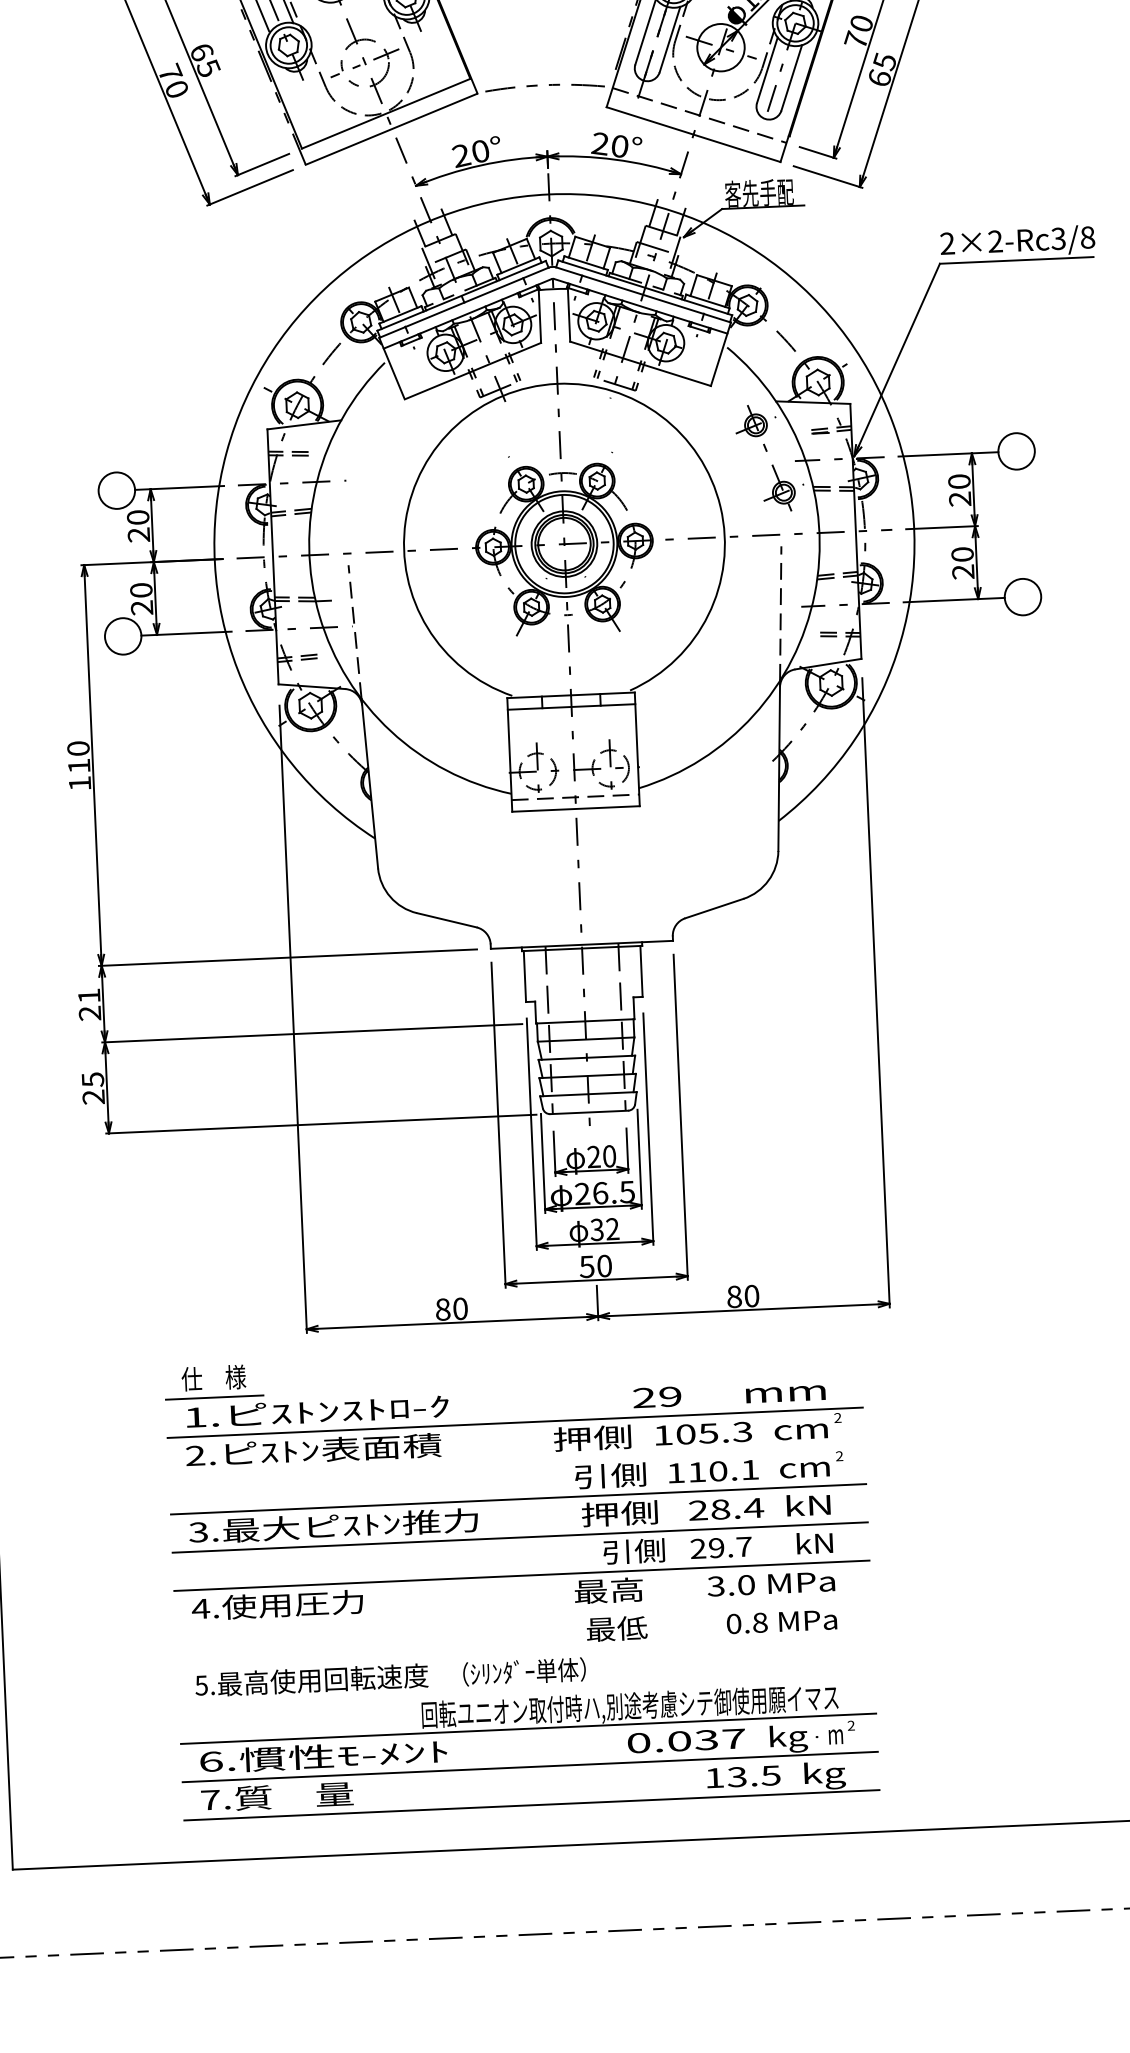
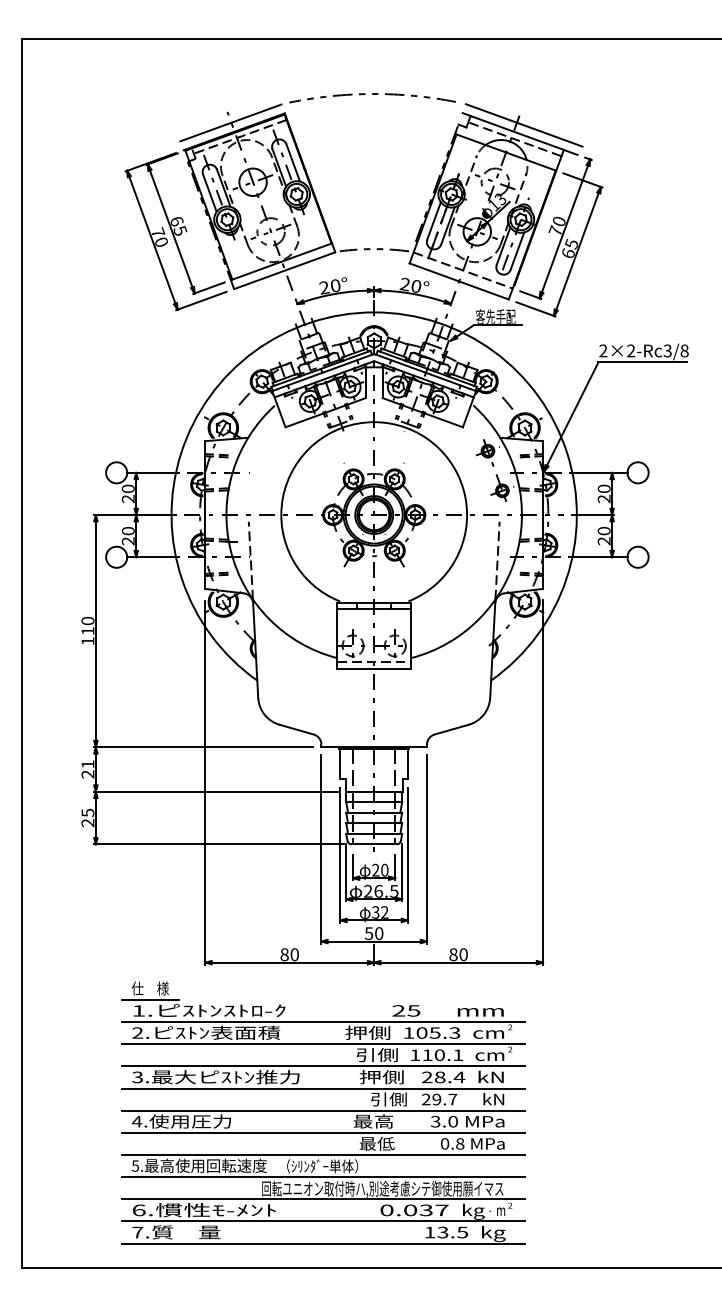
text: (669, 1396) -> (413, 1010), 29 -> 25
line: (516, 1461) -> (323, 1044), added
line: (523, 1613) -> (323, 1132), added
line: (525, 1653) -> (323, 1155), added
line: (526, 1691) -> (323, 1177), added

